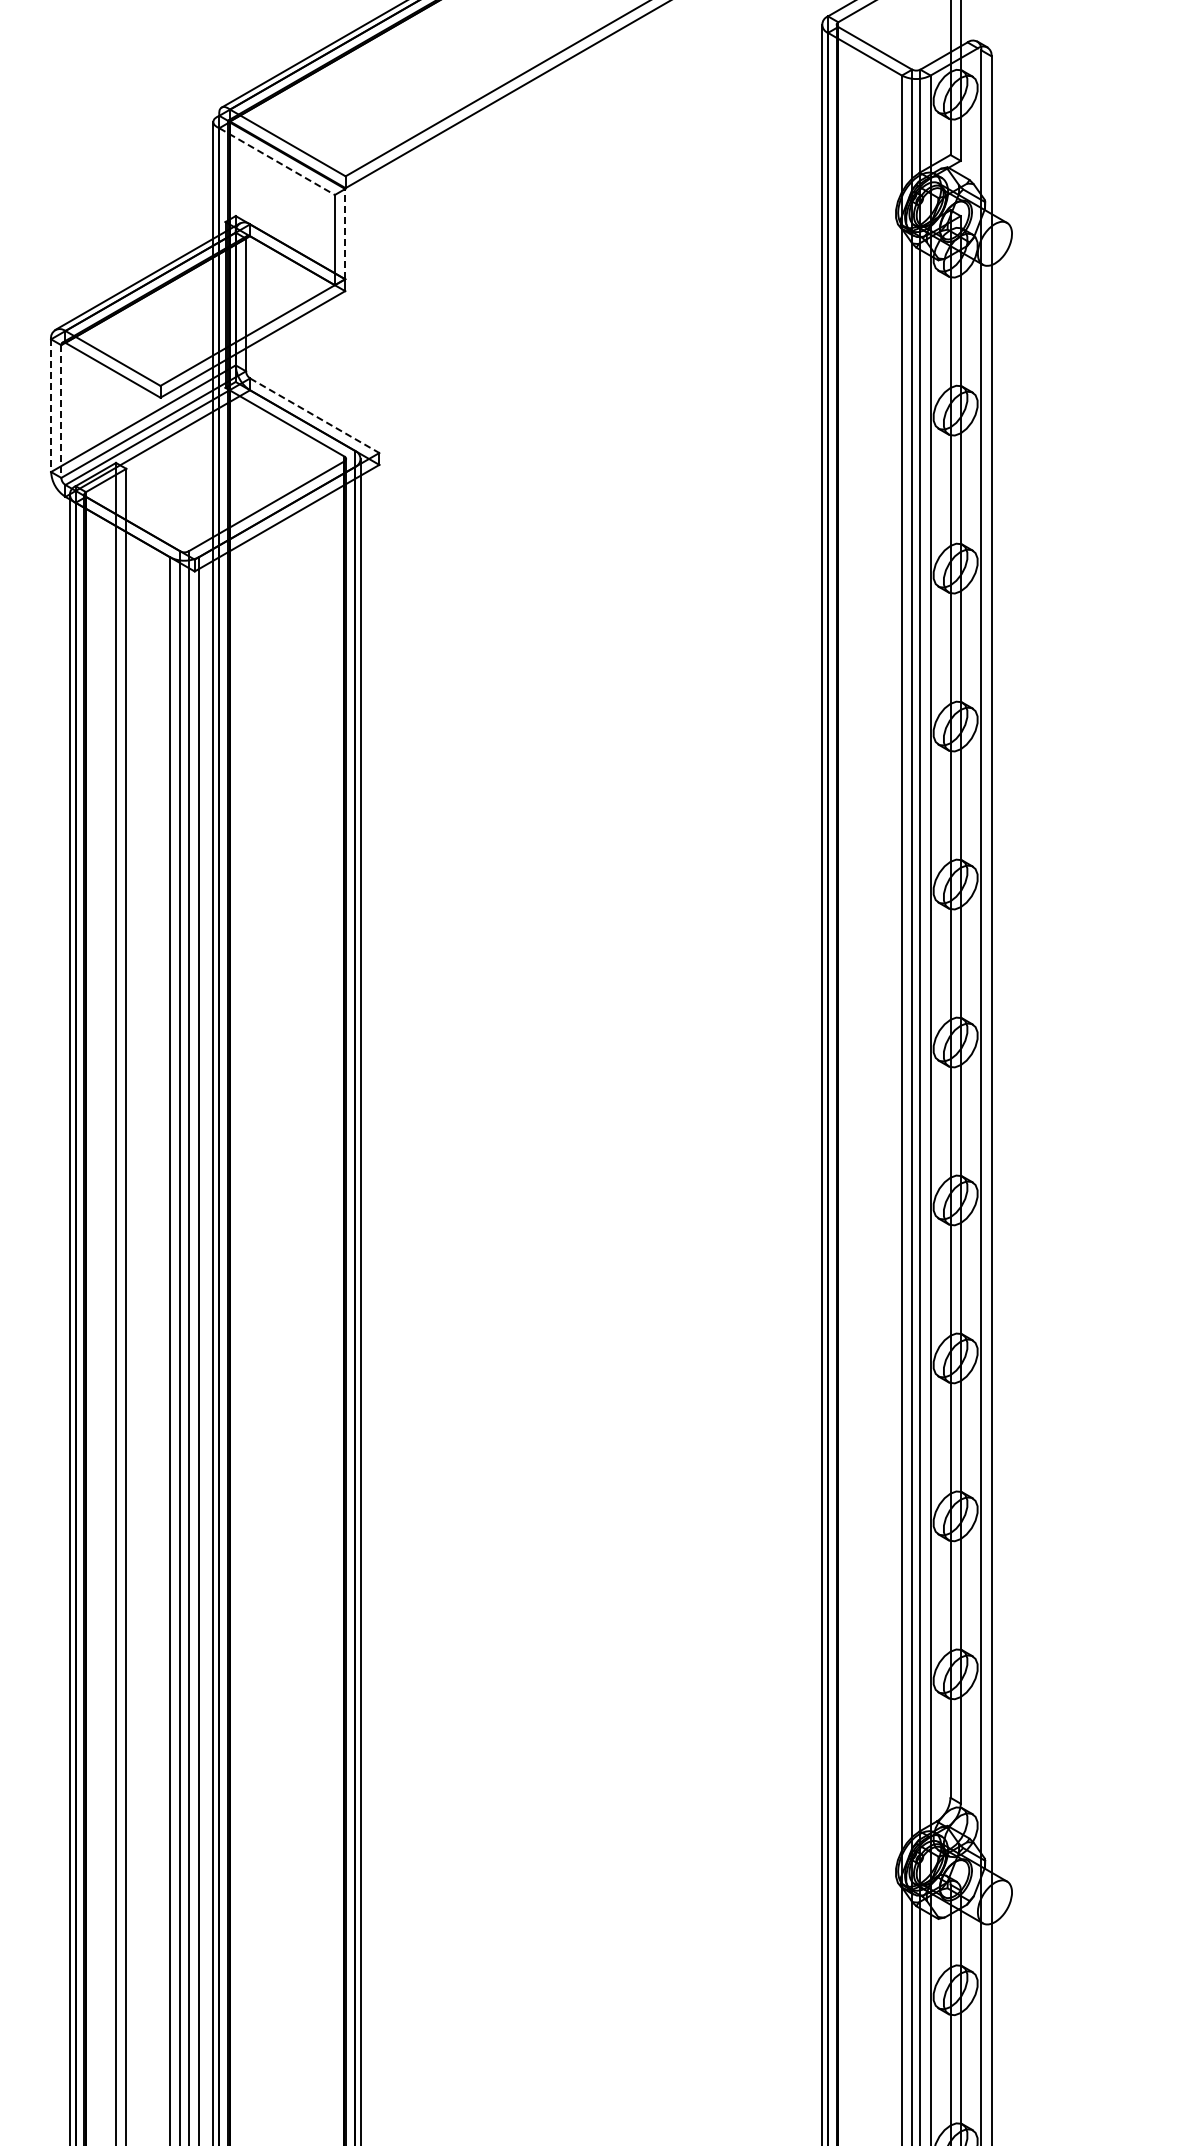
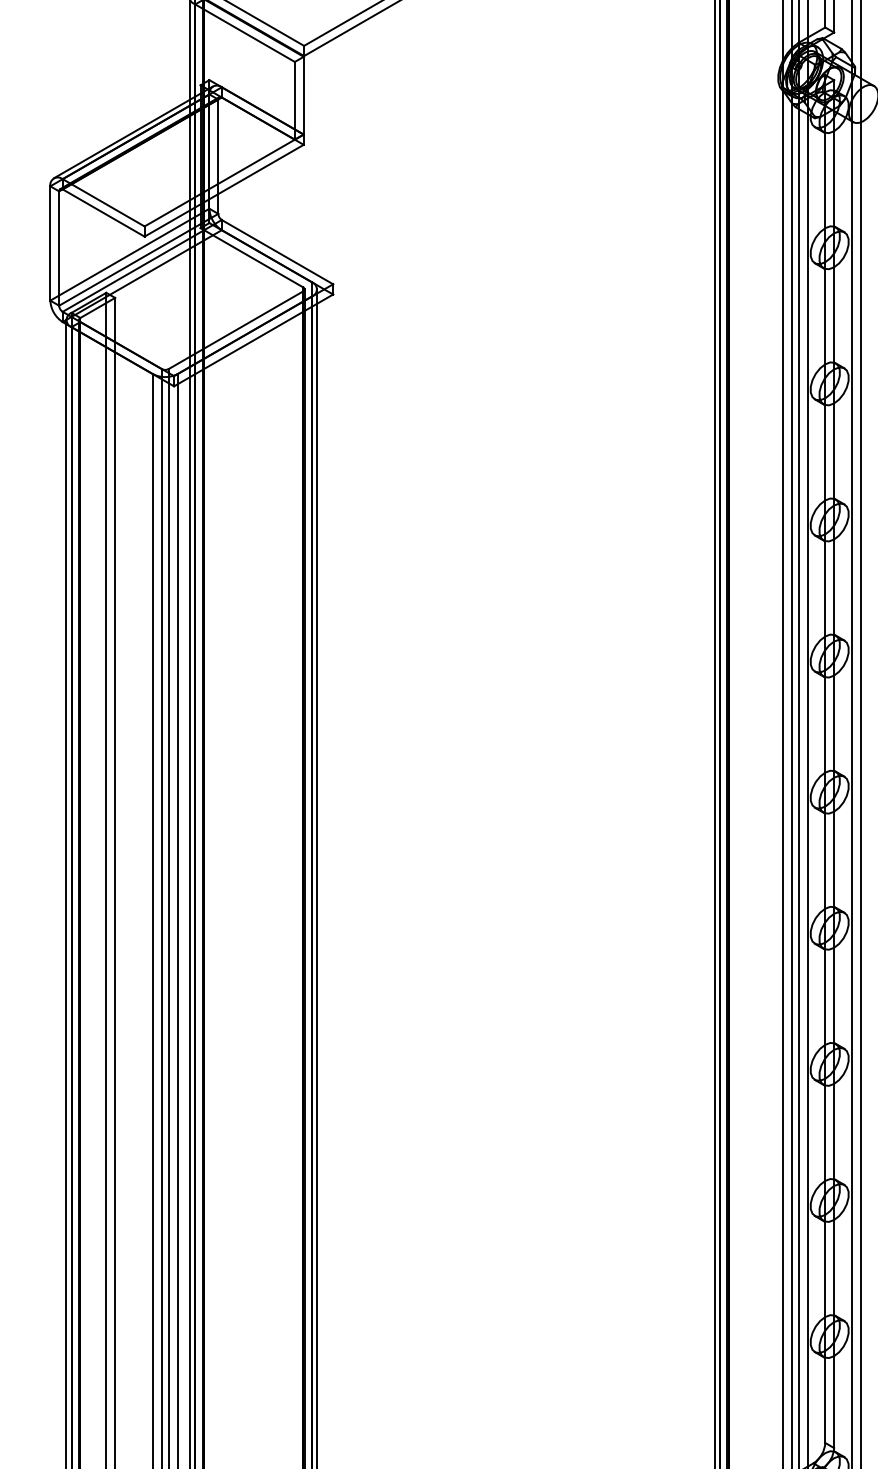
line: (277, 161) -> (245, 33), dashed -> solid
line: (345, 233) -> (303, 95), dashed -> solid
line: (51, 406) -> (50, 244), dashed -> solid
line: (61, 412) -> (59, 249), dashed -> solid
line: (314, 415) -> (277, 251), dashed -> solid

